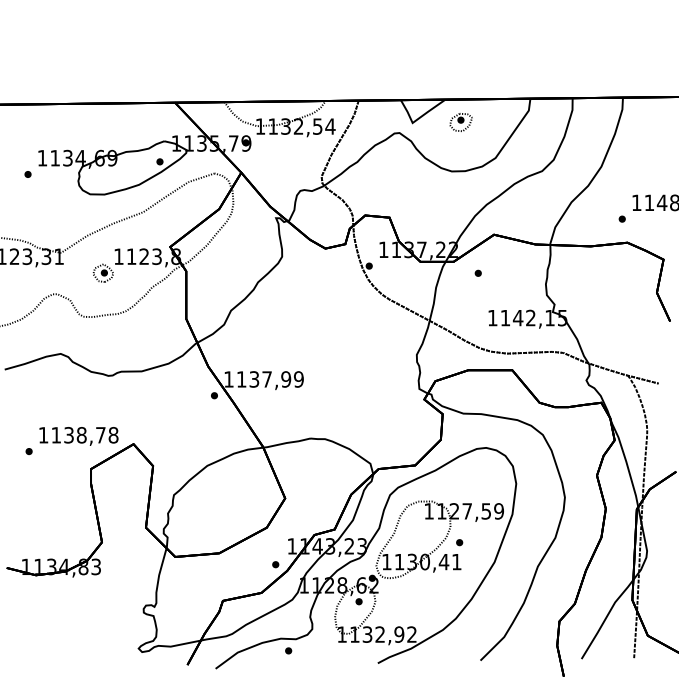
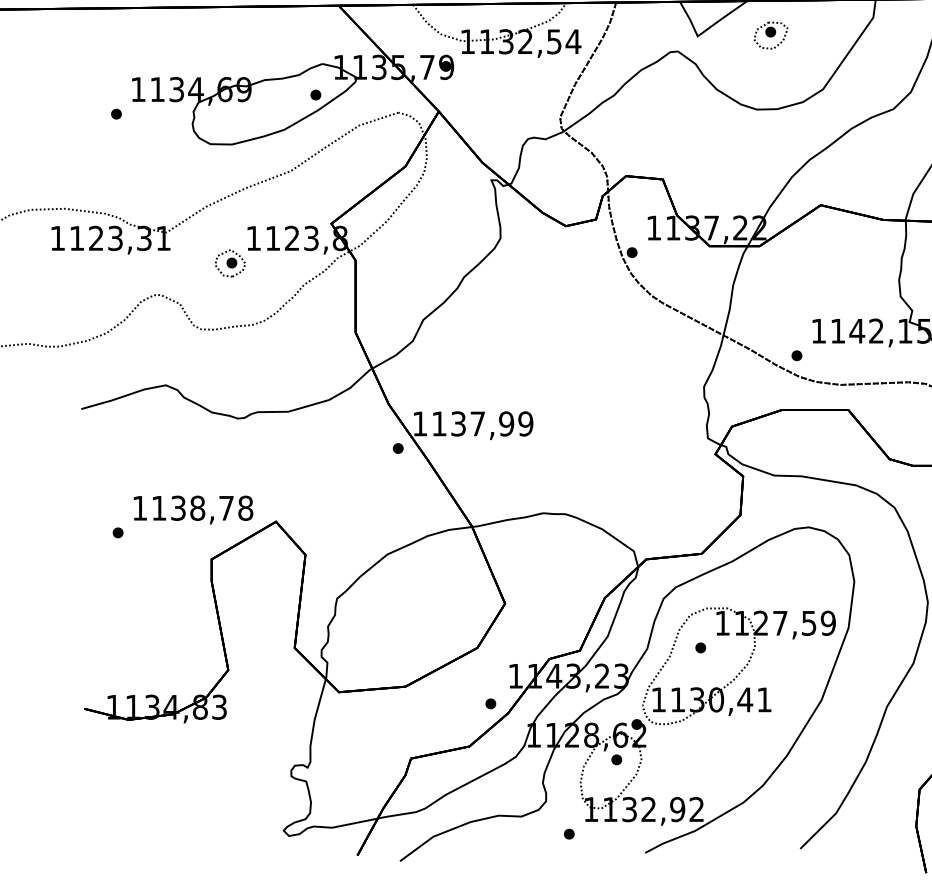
part: (477, 272) -> (795, 354), moved
part: (459, 542) -> (700, 647), moved
part: (288, 650) -> (569, 833), moved

